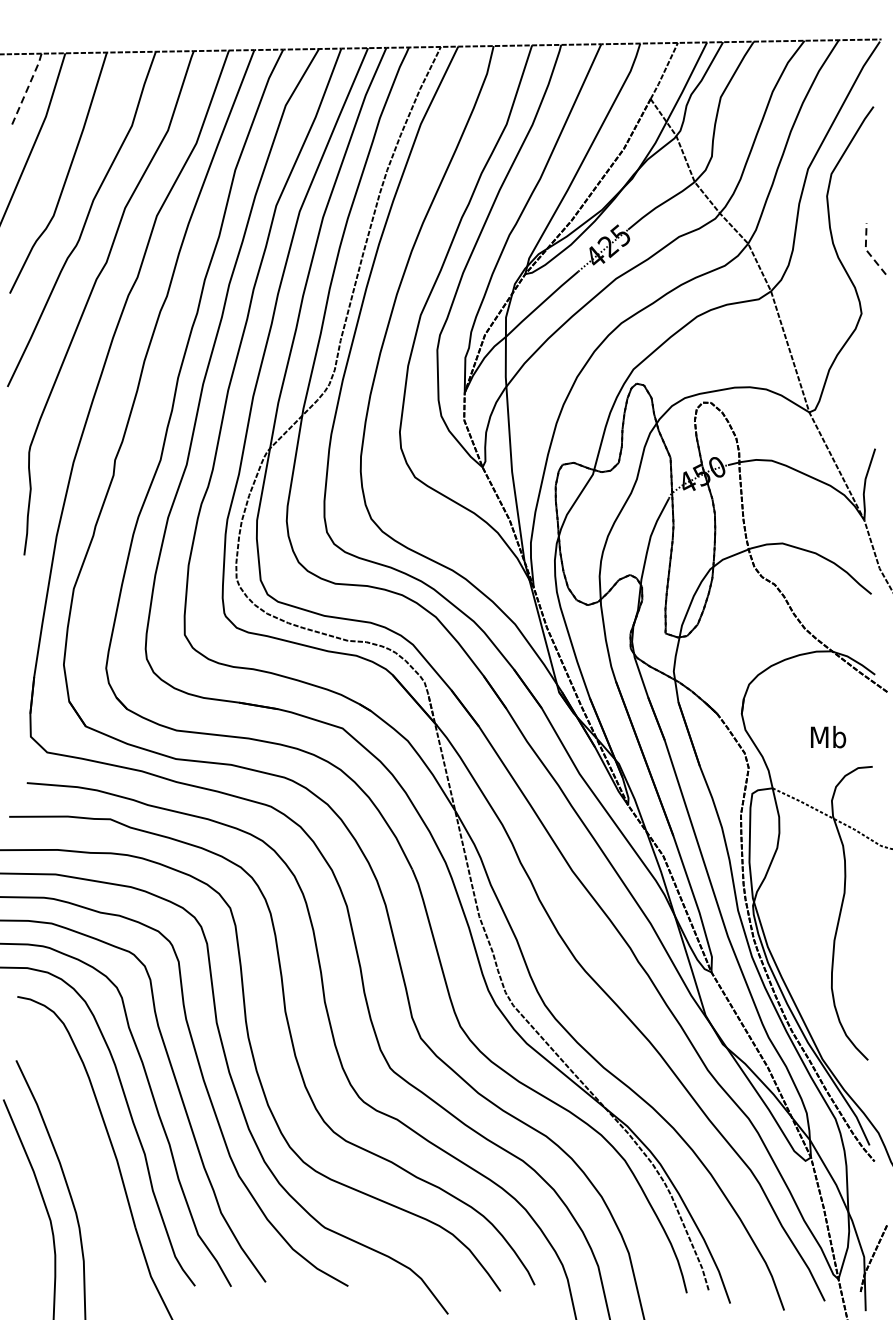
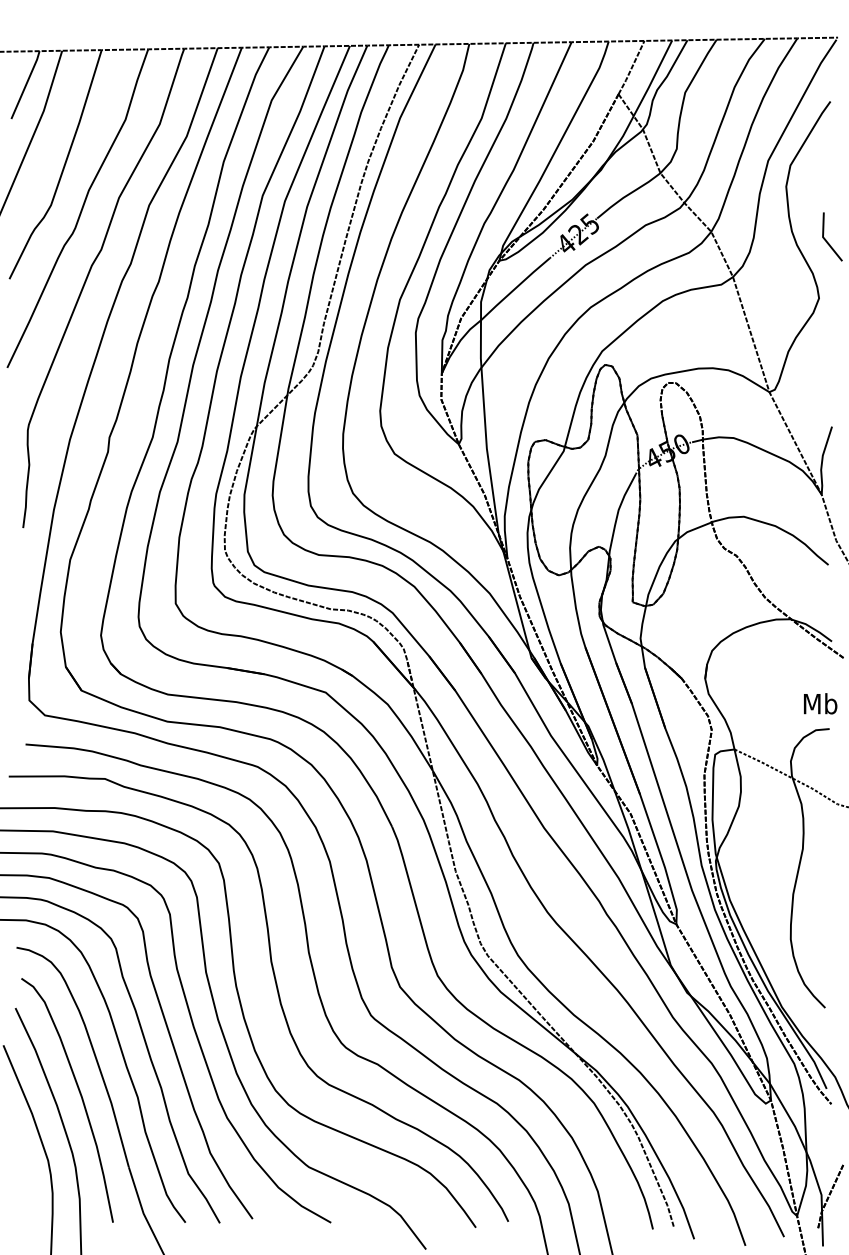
line: (27, 89) -> (26, 85), dashed -> solid
line: (867, 250) -> (824, 238), dashed -> solid
text: (828, 736) -> (820, 703), moved
curve: (83, 1151) -> (79, 1094), added

